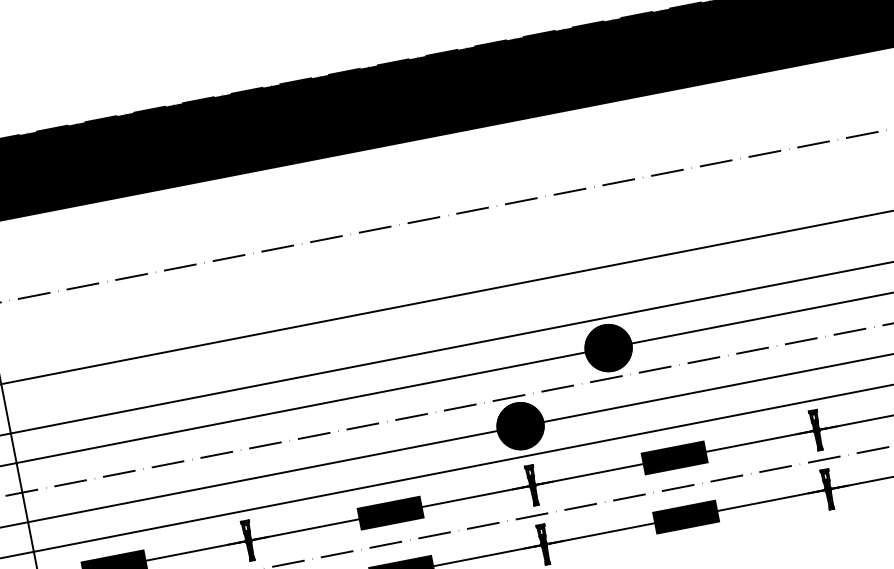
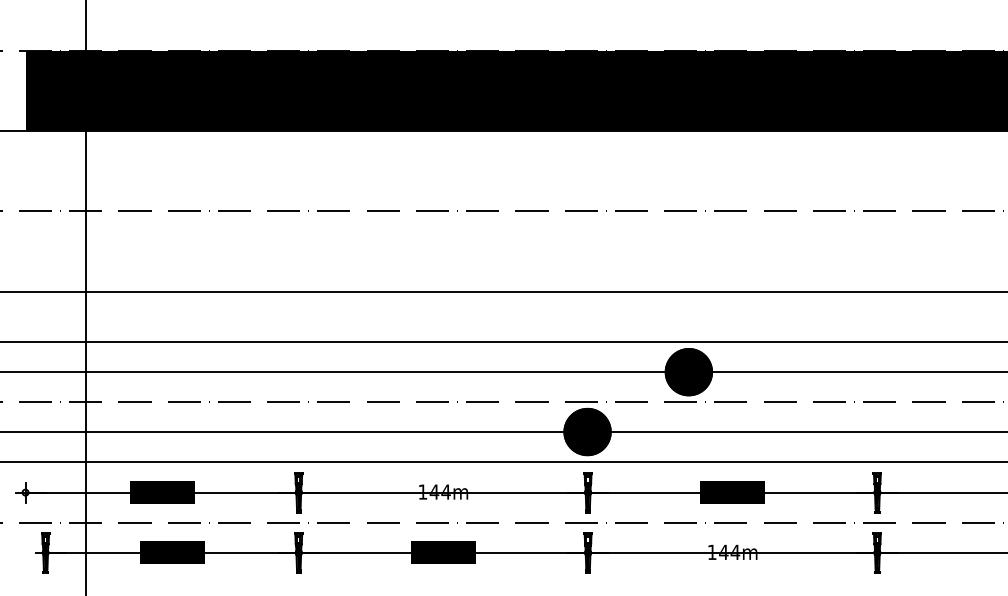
fill: (389, 513) -> (442, 492), removed
fill: (685, 516) -> (732, 552), removed

